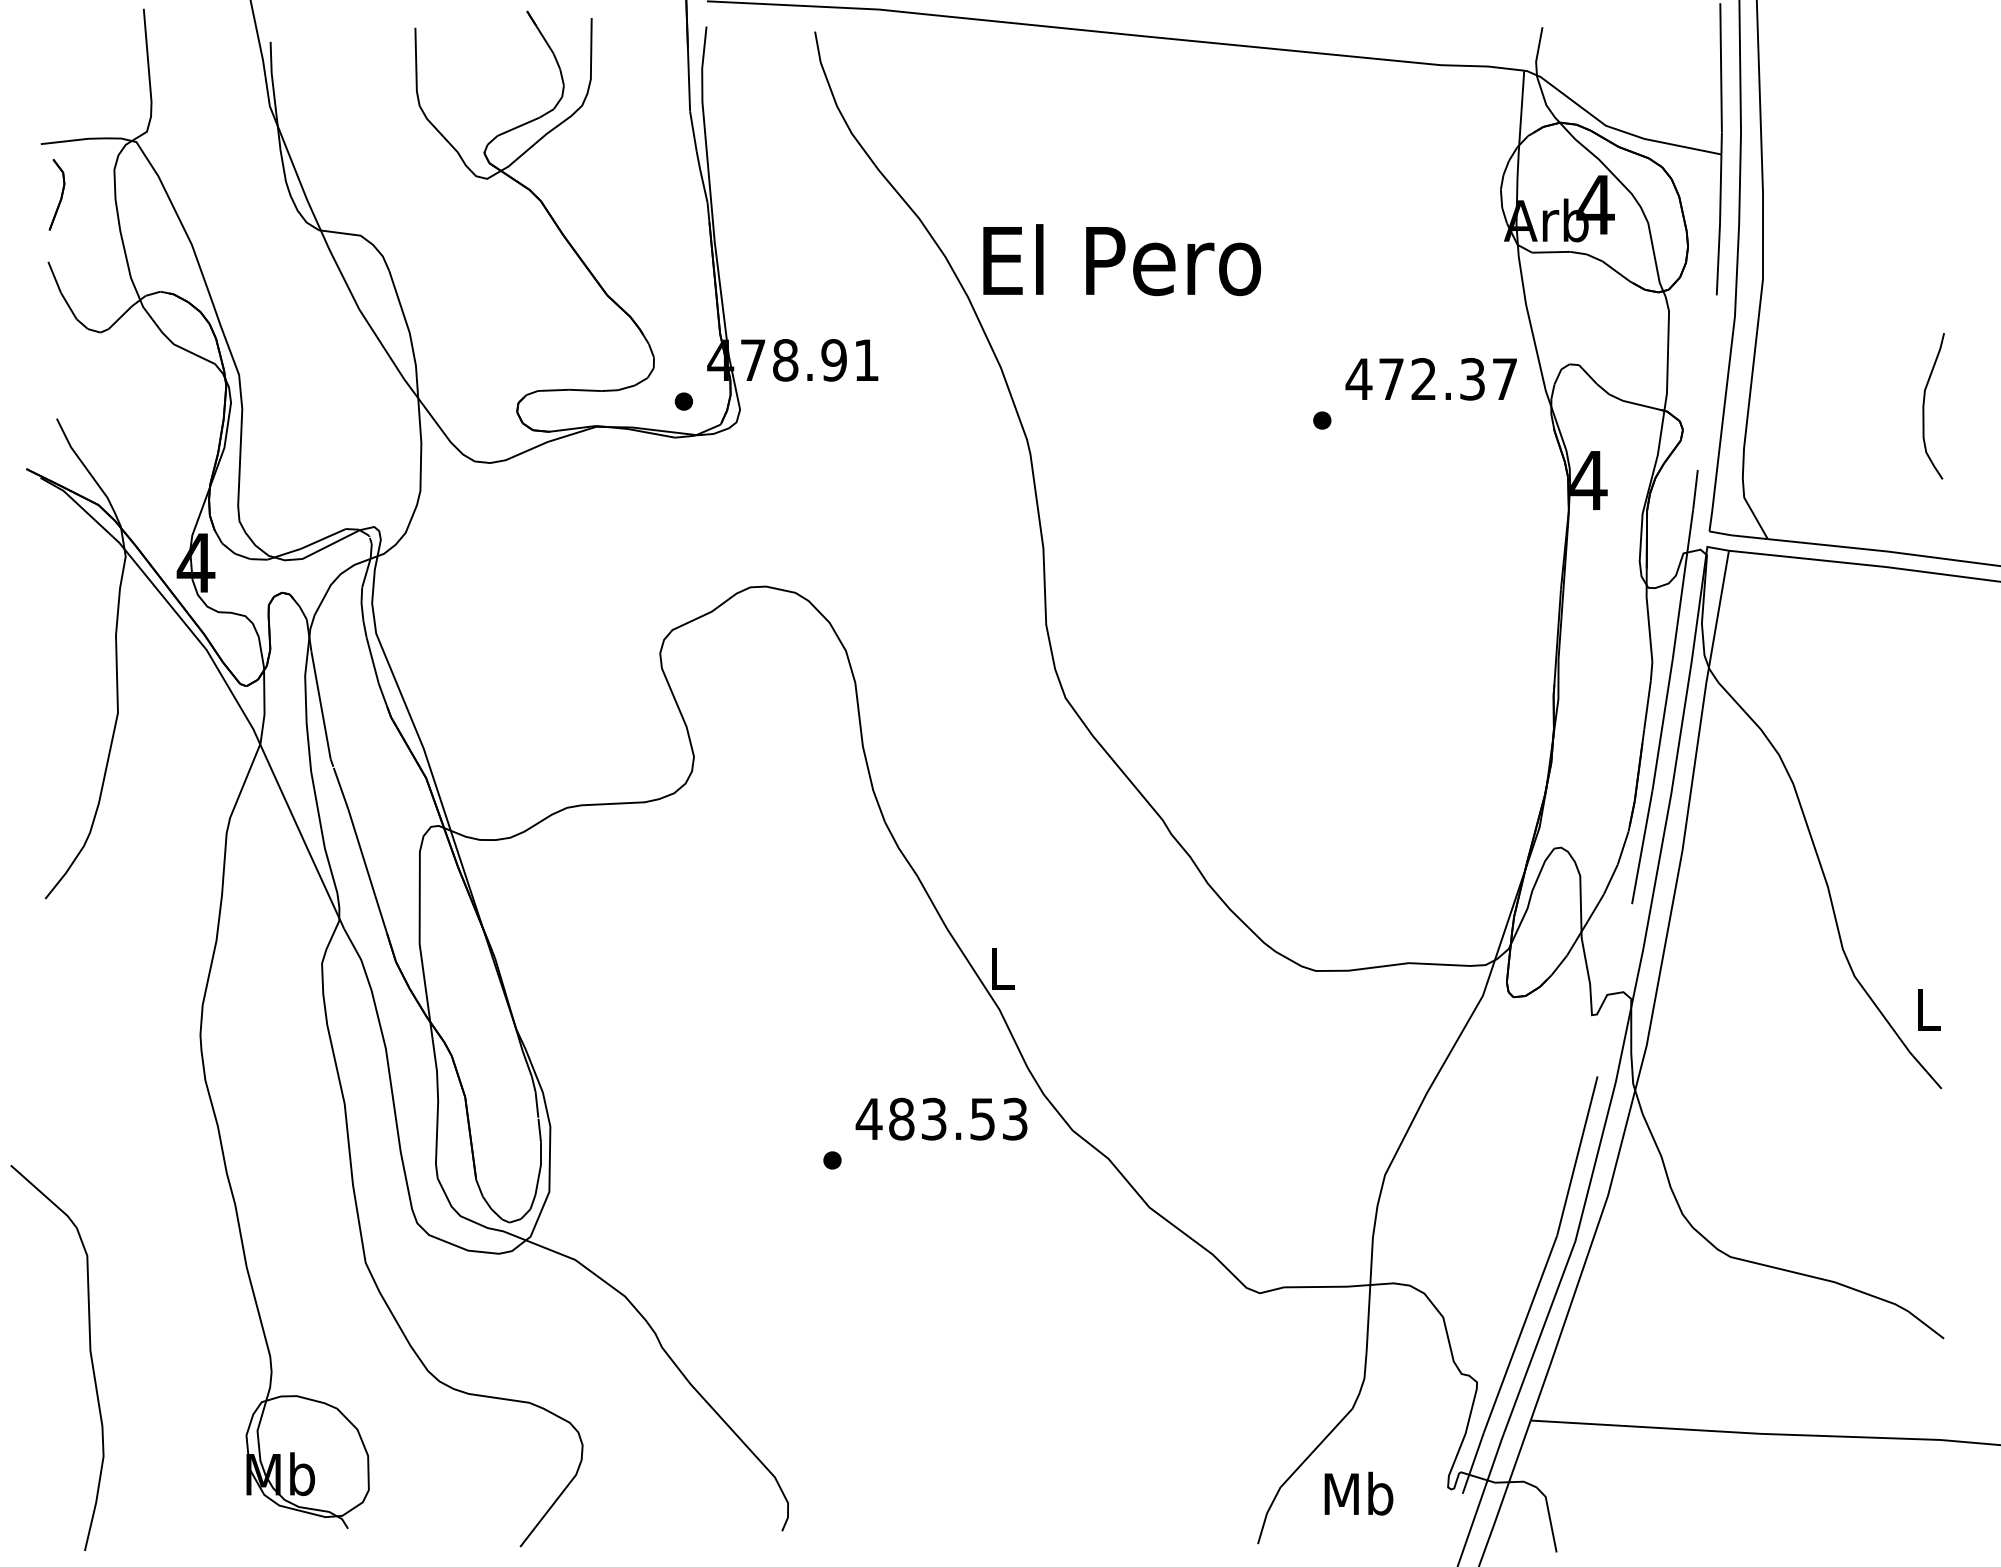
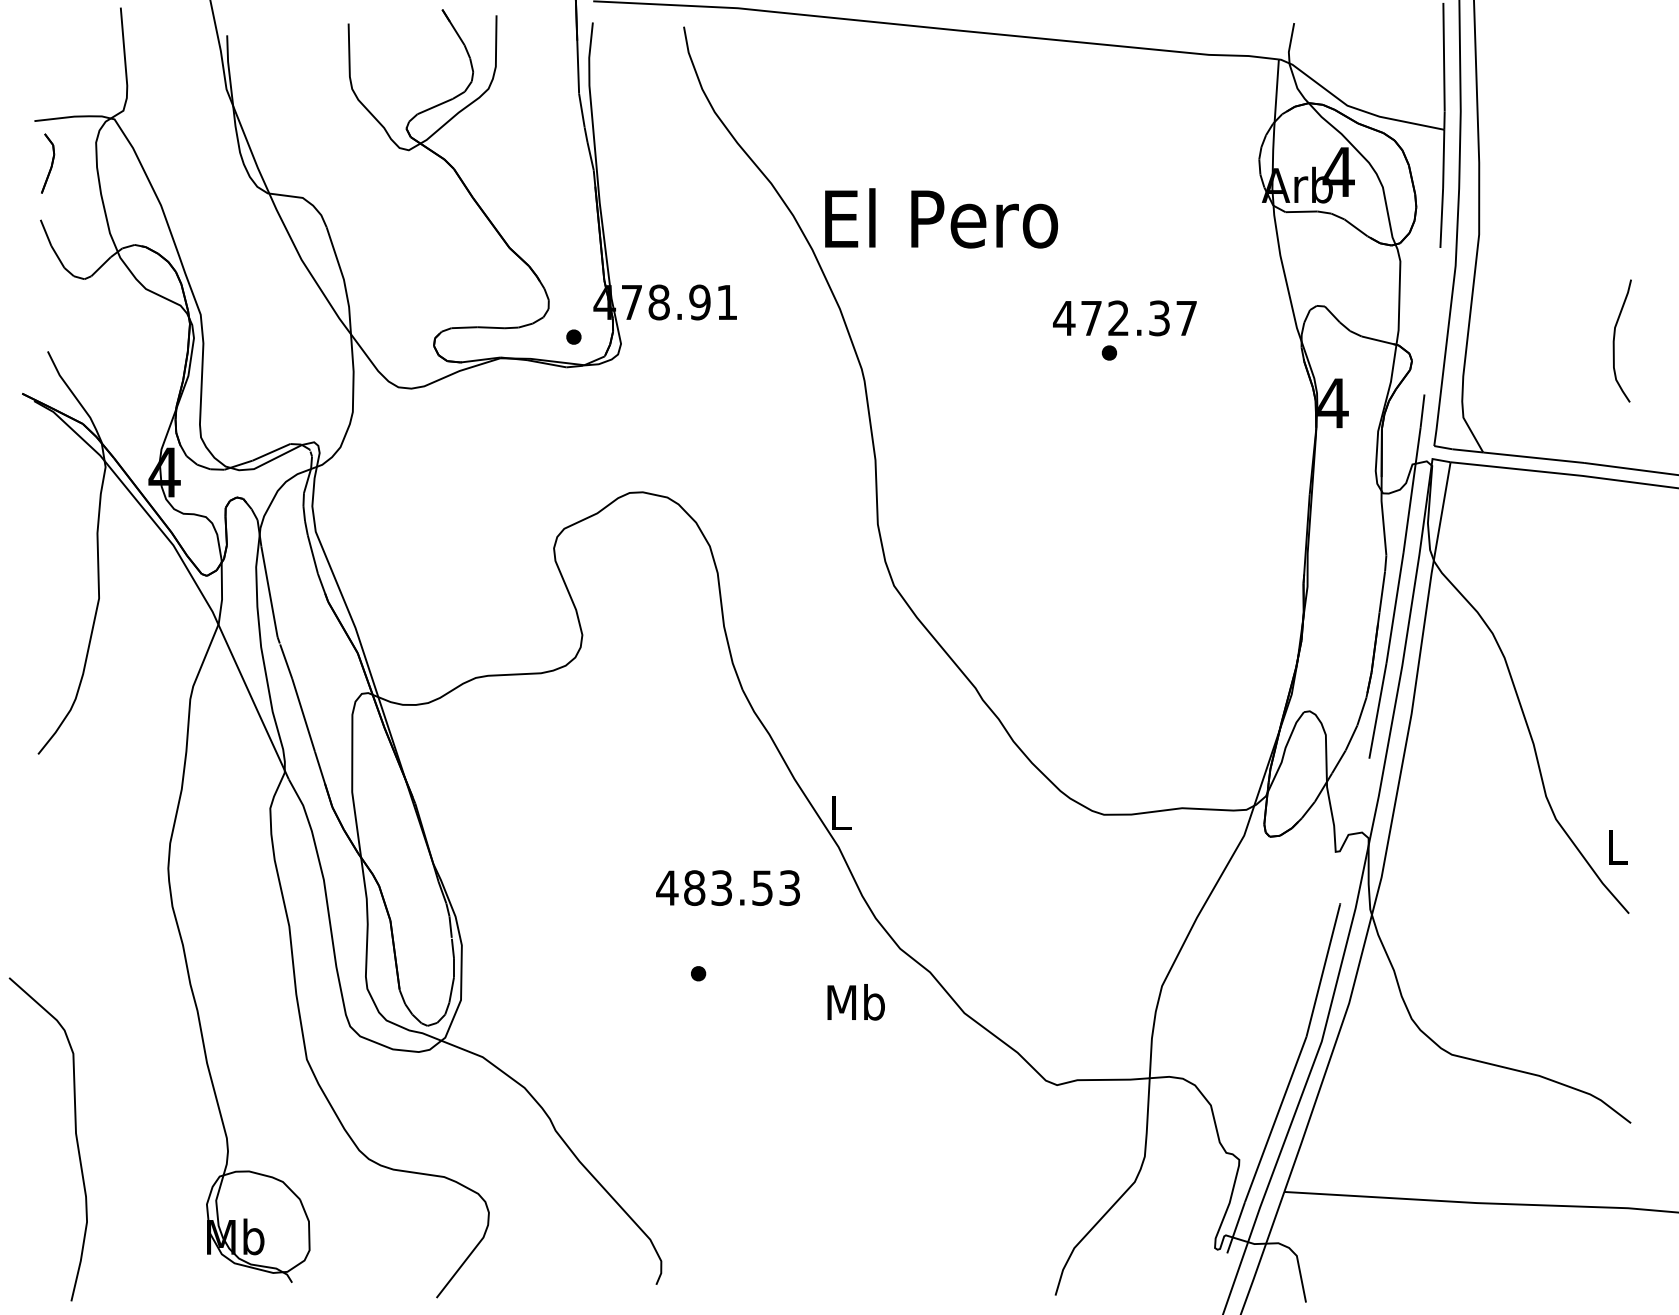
text: (1430, 379) -> (1124, 318), moved
text: (940, 1118) -> (727, 887), moved
text: (1358, 1493) -> (855, 1002), moved

